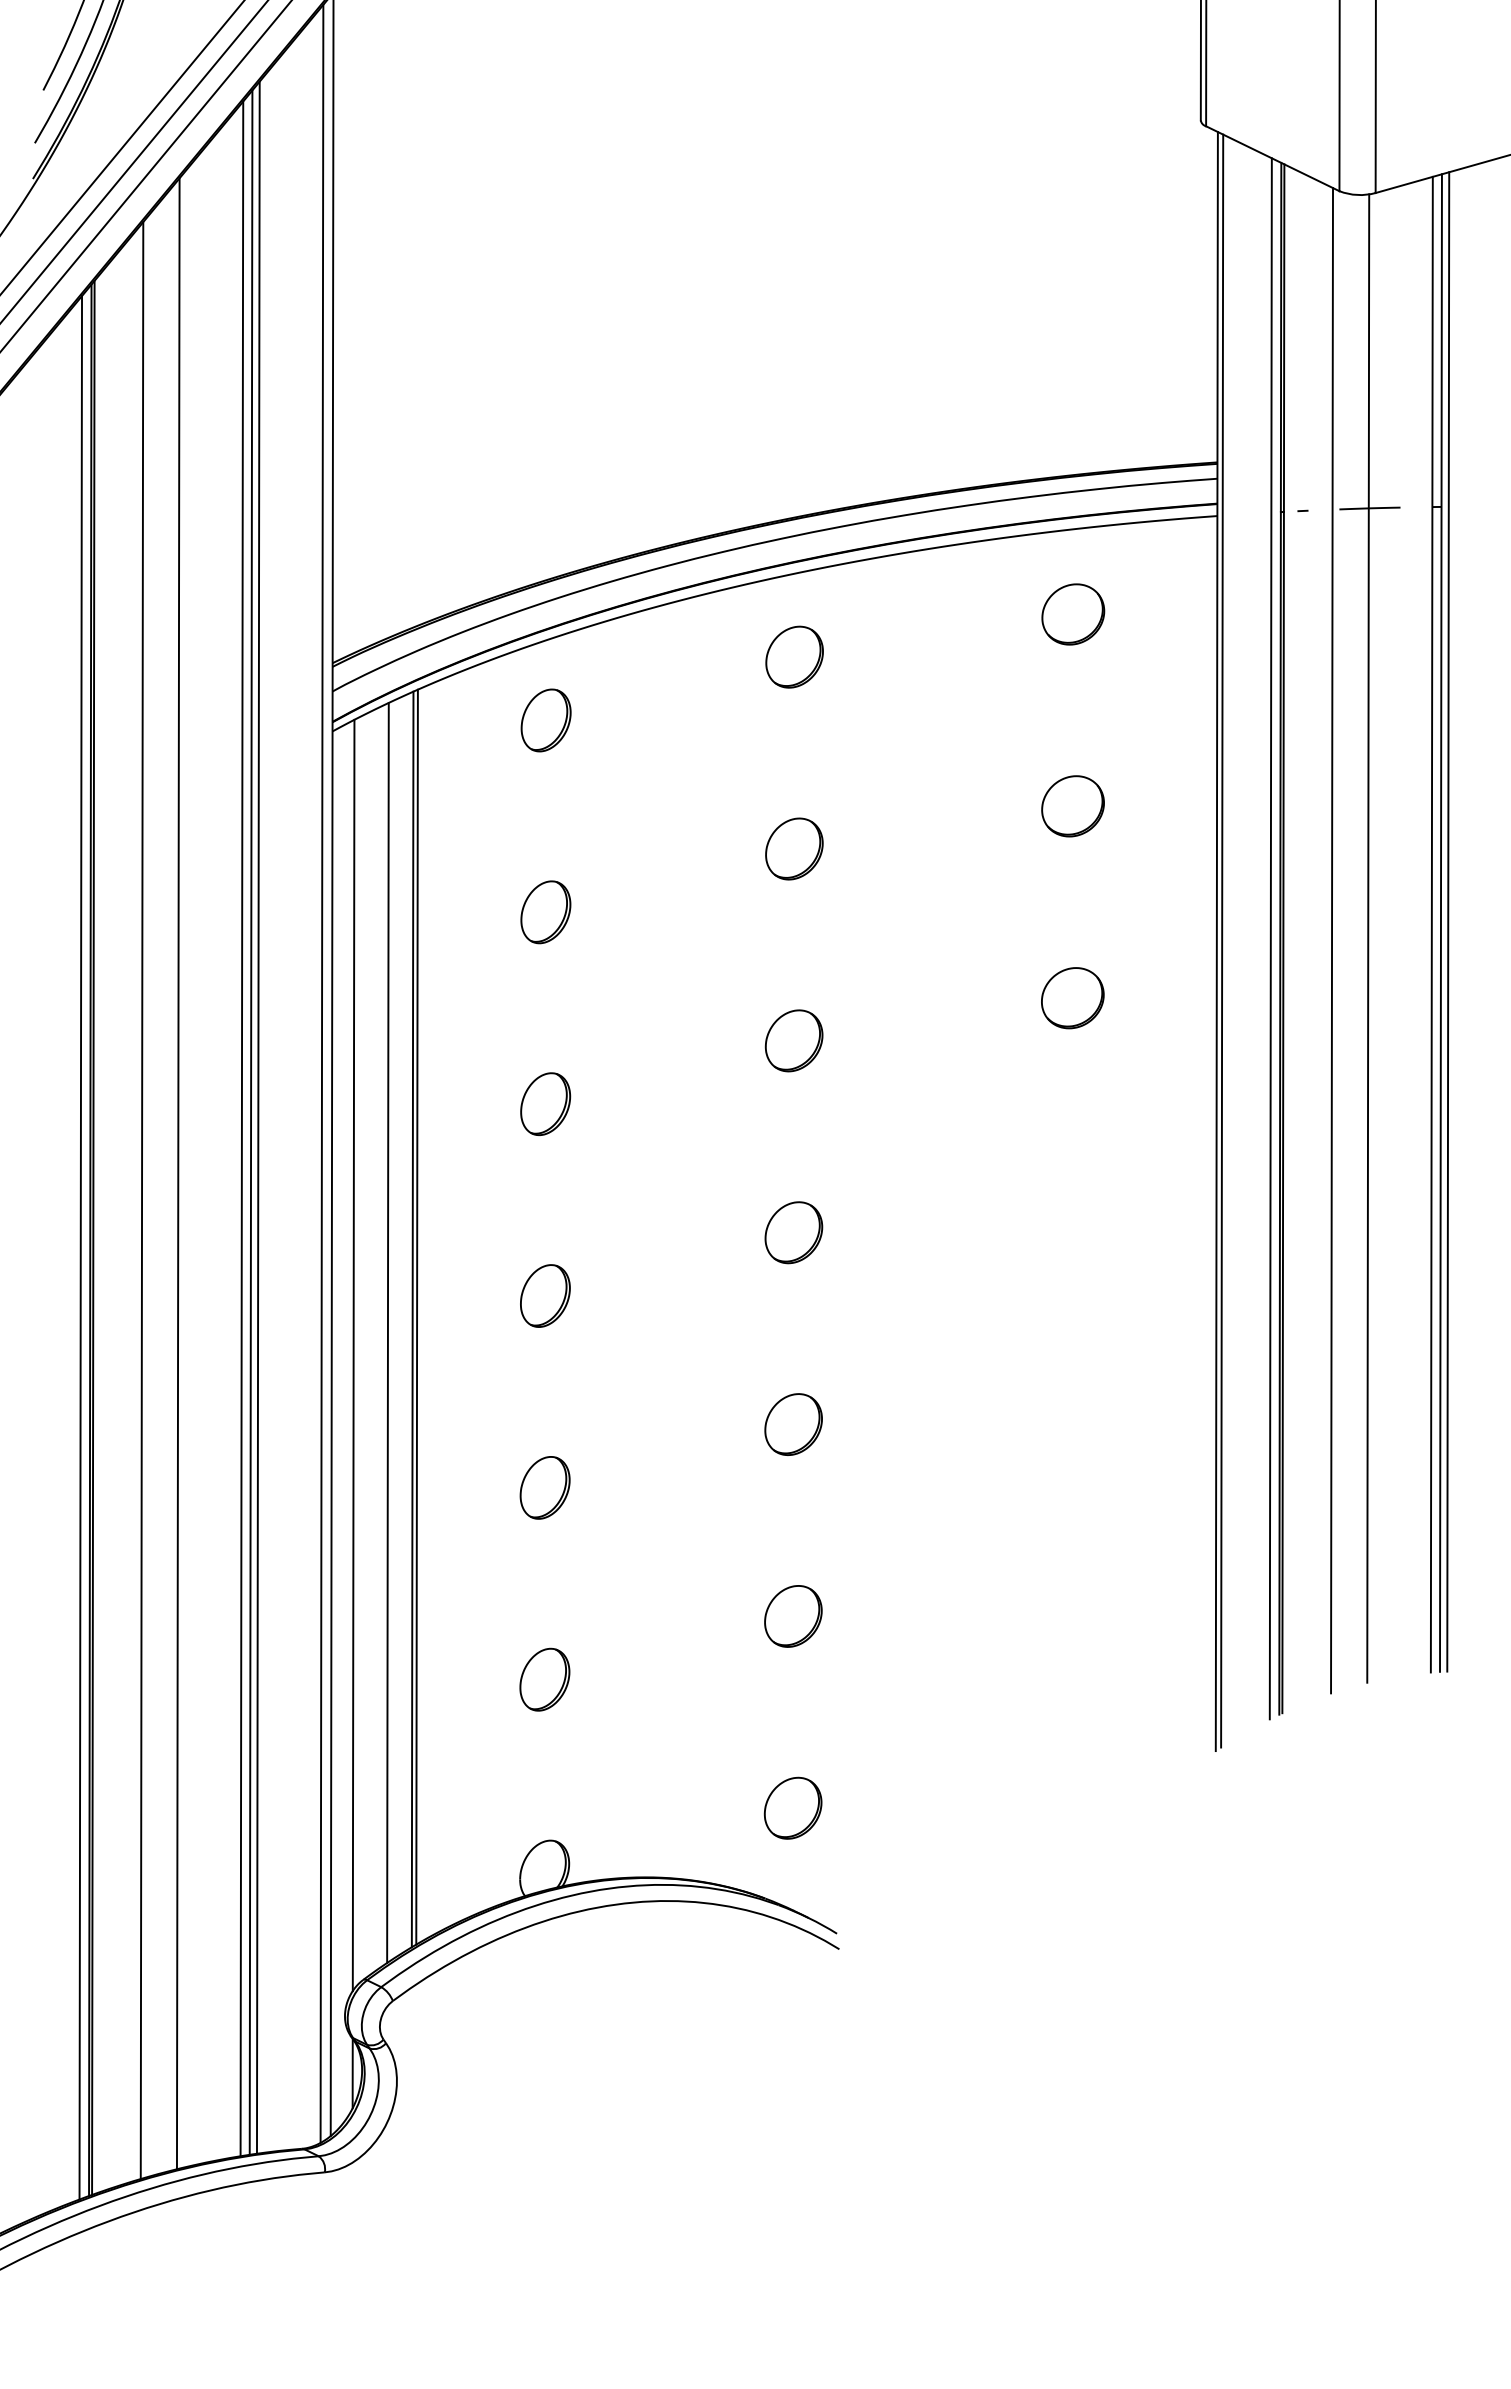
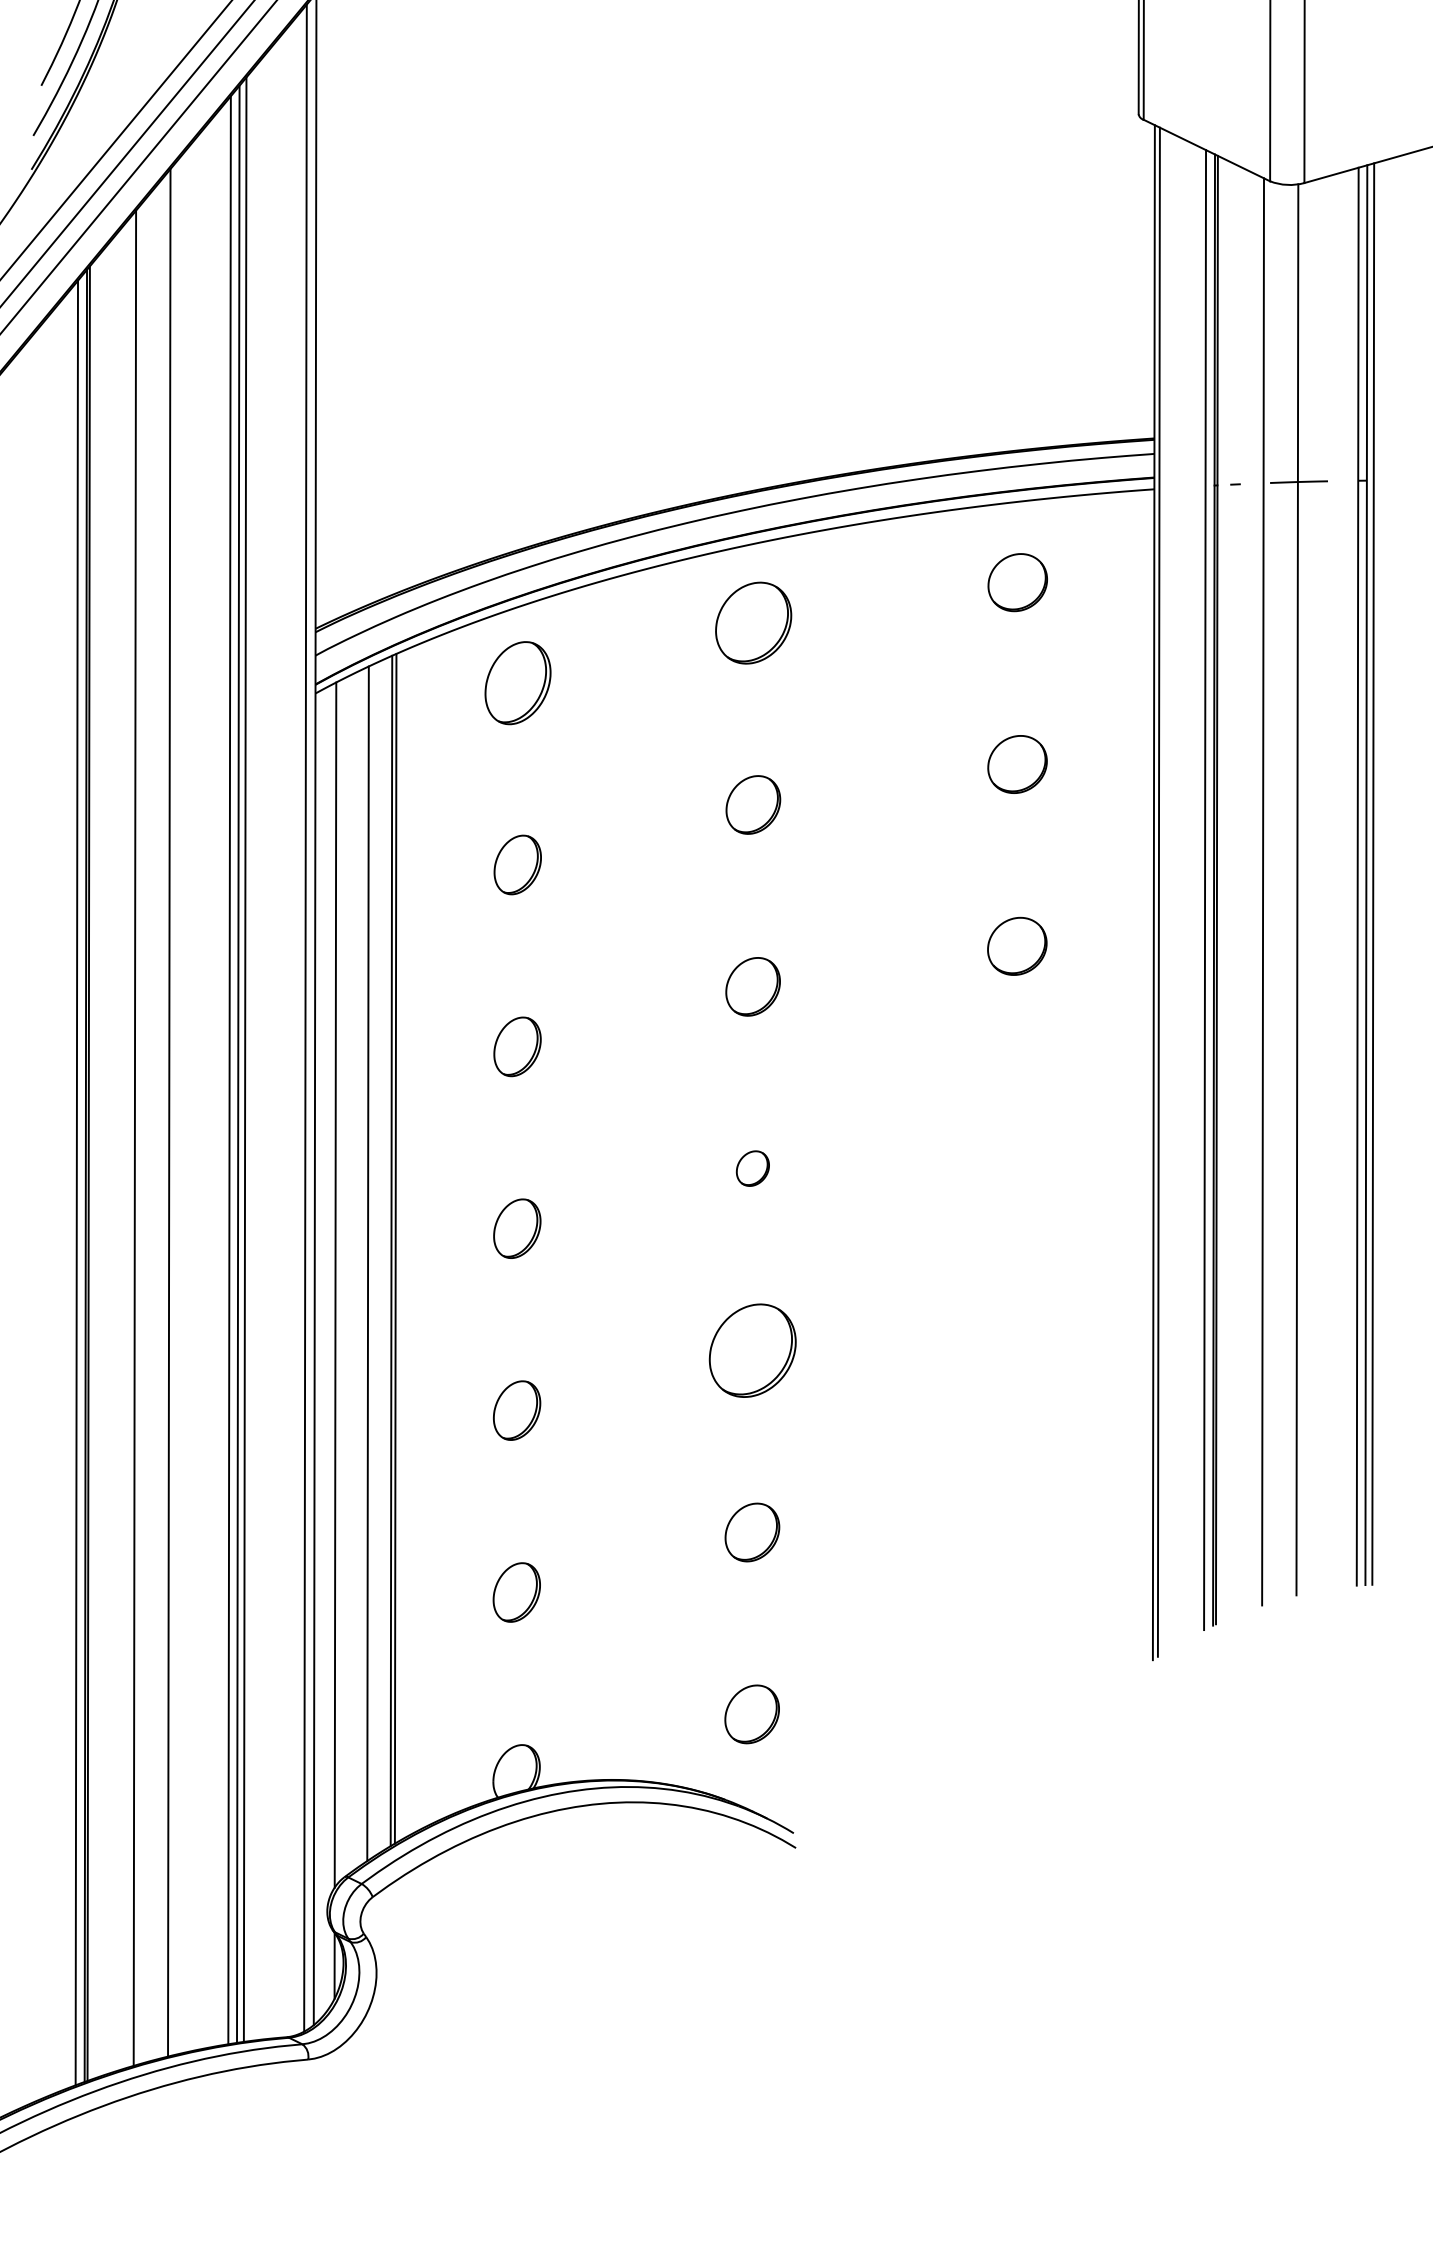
part: (794, 656) -> (753, 622), size x1.4
part: (545, 719) -> (517, 682), size x1.4
part: (793, 1232) -> (752, 1168), size x0.6
part: (793, 1424) -> (752, 1350), size x1.6

